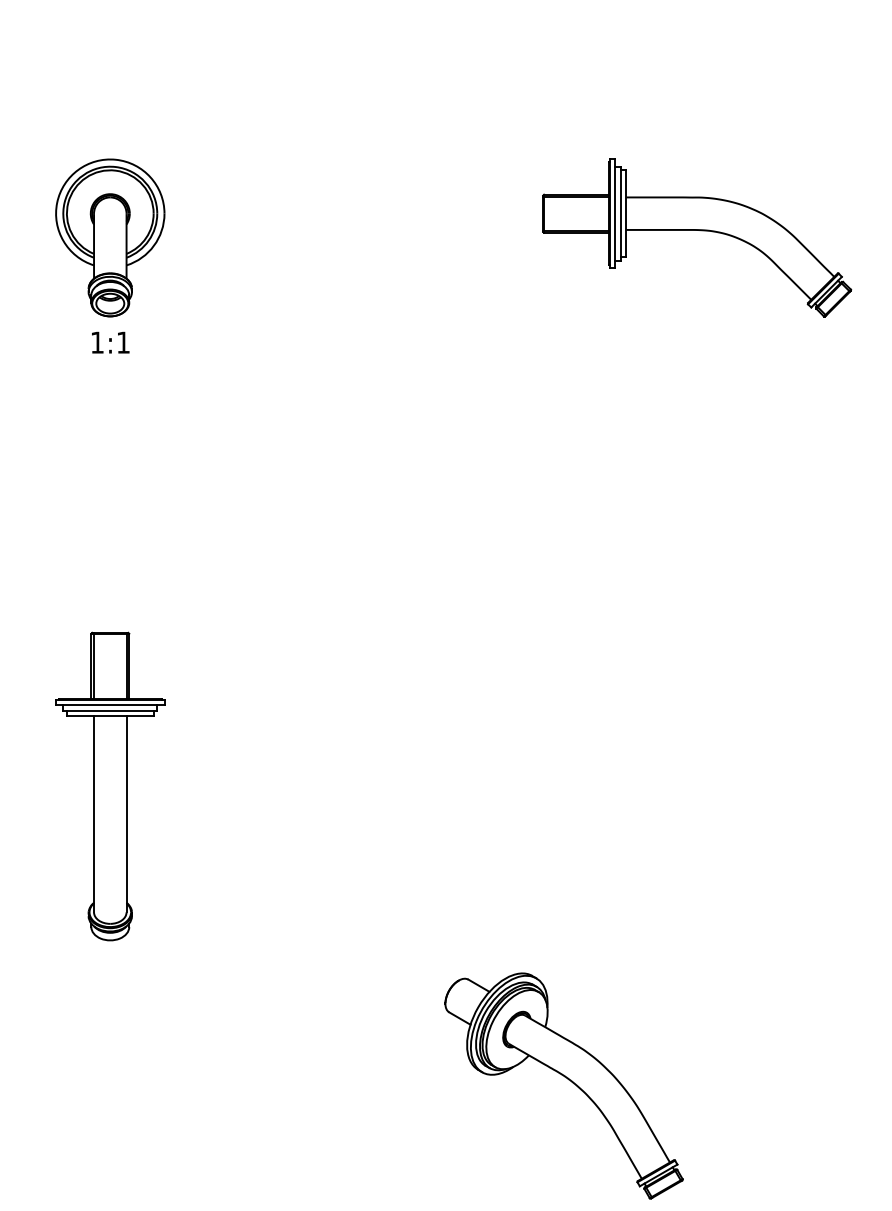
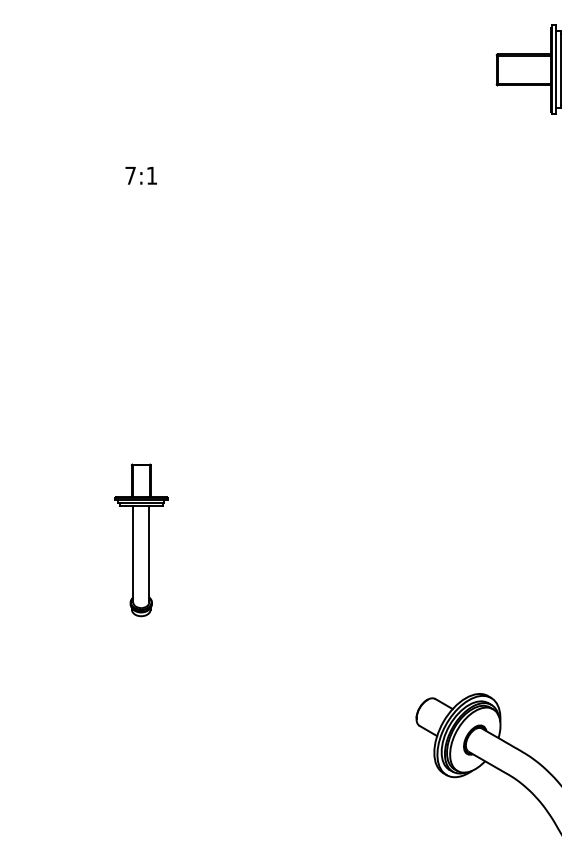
part: (110, 237) -> (141, 89), removed
text: (97, 342) -> (130, 175), 1:1 -> 7:1
part: (110, 786) -> (141, 540), size x0.6

